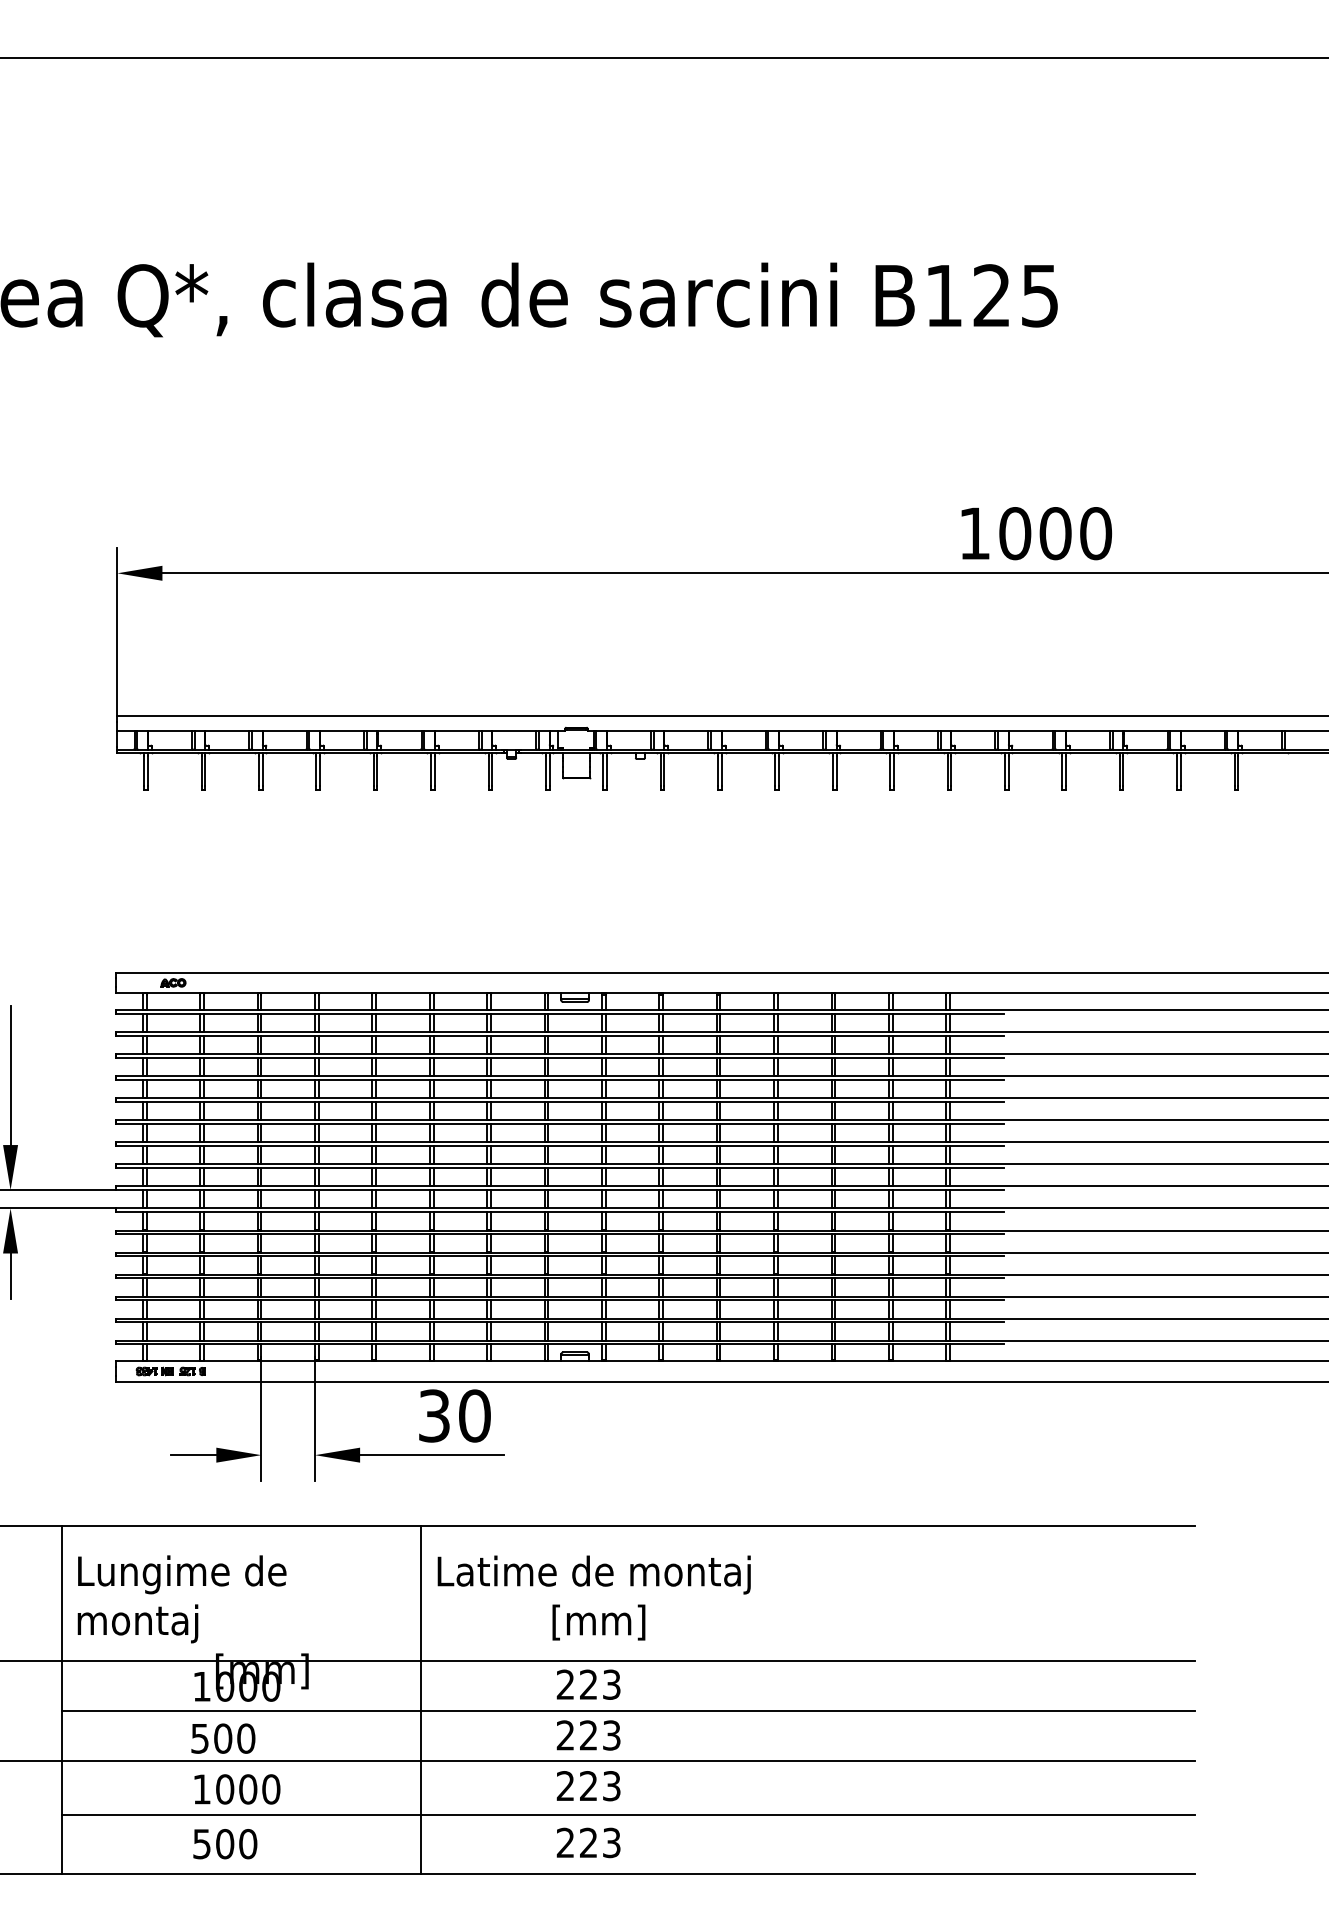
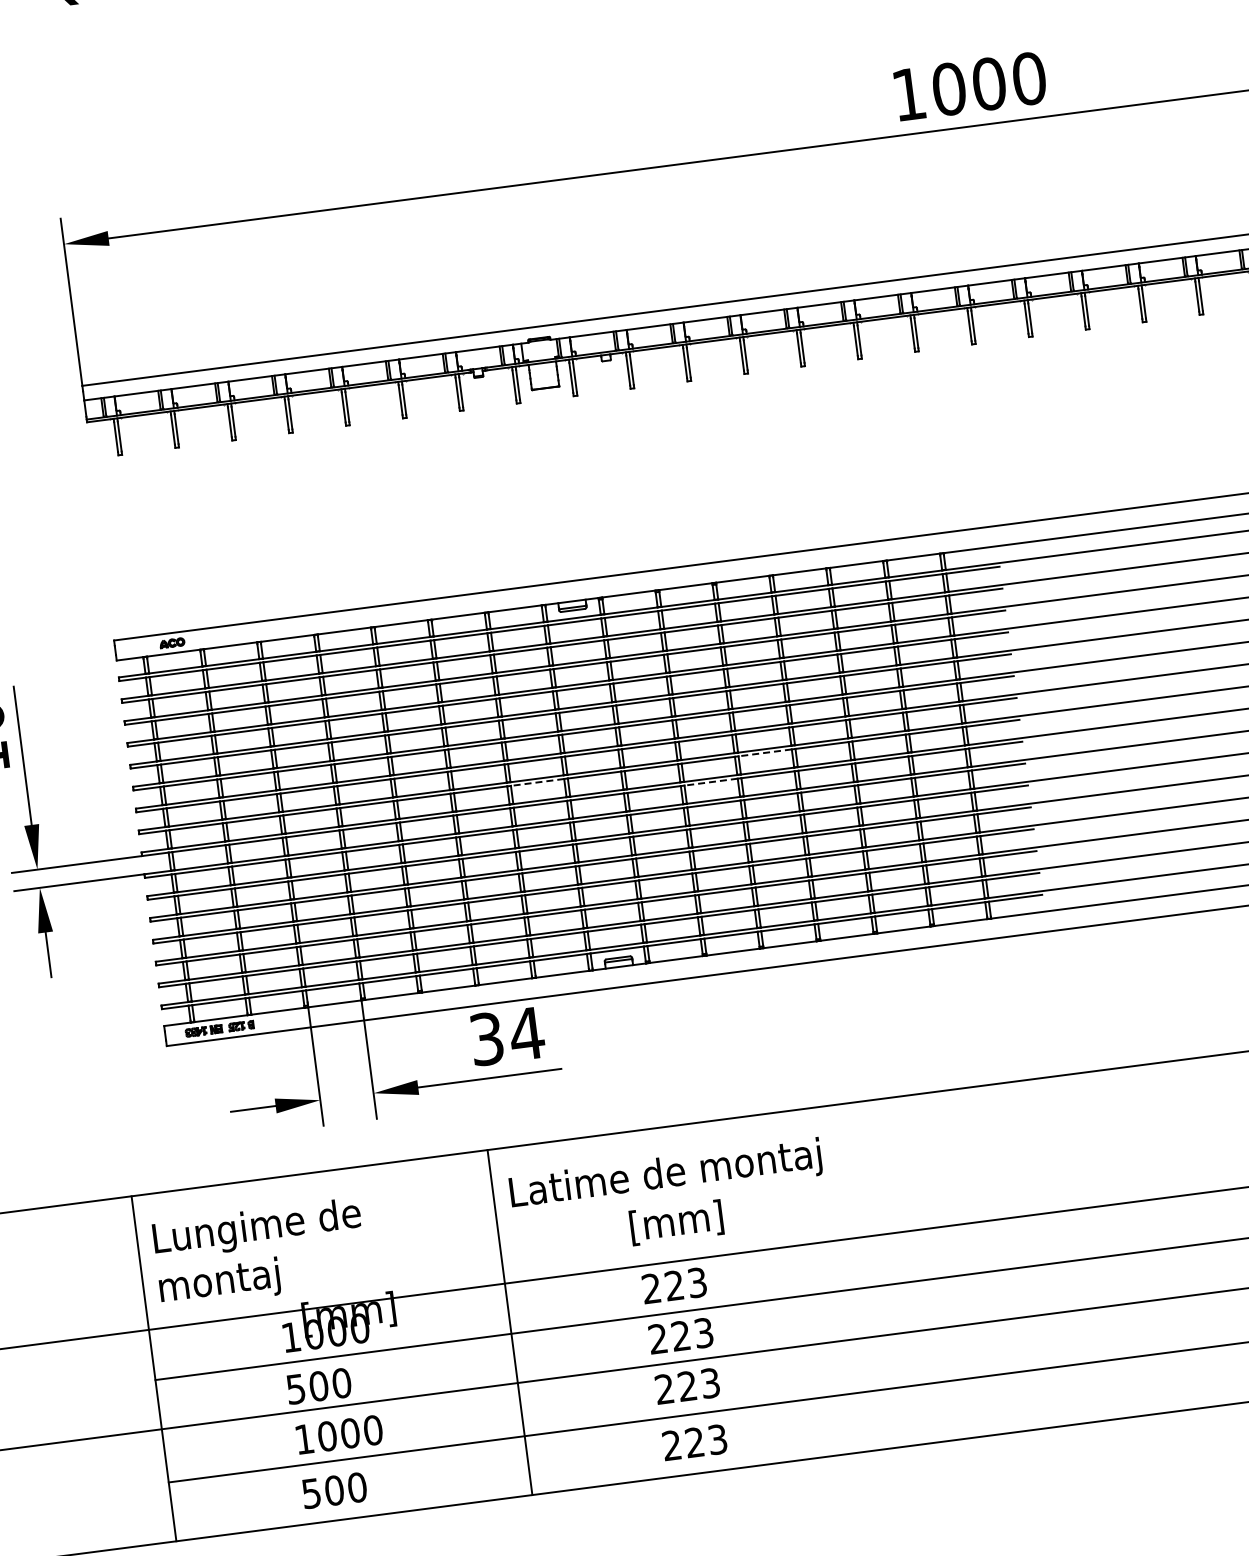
line: (517, 1168) -> (537, 782), solid -> dashed
line: (747, 1168) -> (765, 753), solid -> dashed
line: (689, 1190) -> (710, 782), solid -> dashed
text: (474, 1415) -> (526, 1033), 30 -> 34

